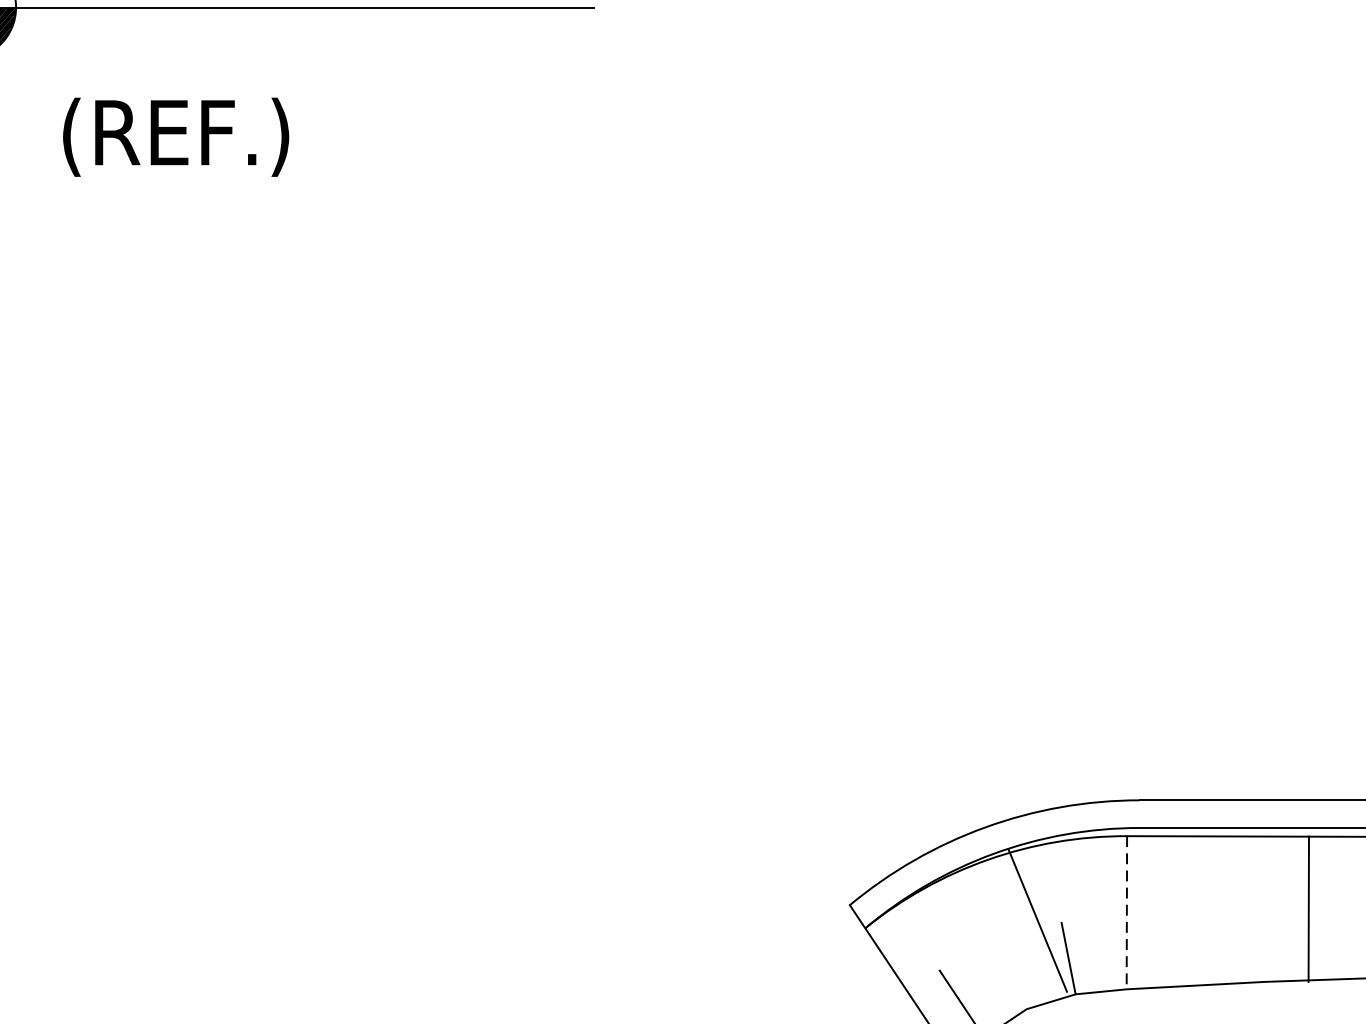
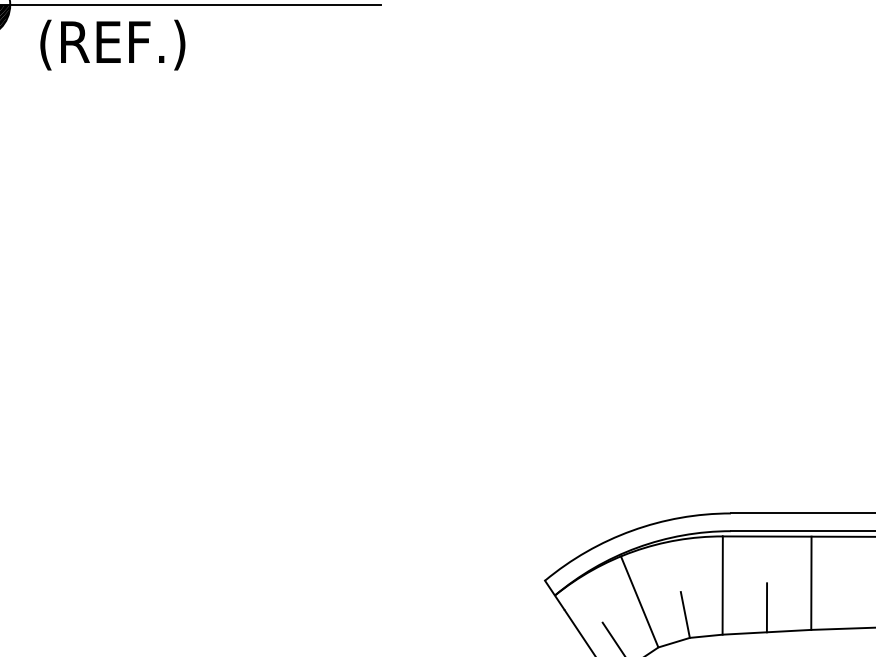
text: (175, 136) -> (112, 44), moved
line: (1308, 907) -> (811, 582), moved
line: (1126, 914) -> (722, 586), dashed -> solid
line: (1037, 920) -> (639, 601), moved
line: (1195, 946) -> (766, 607), added

